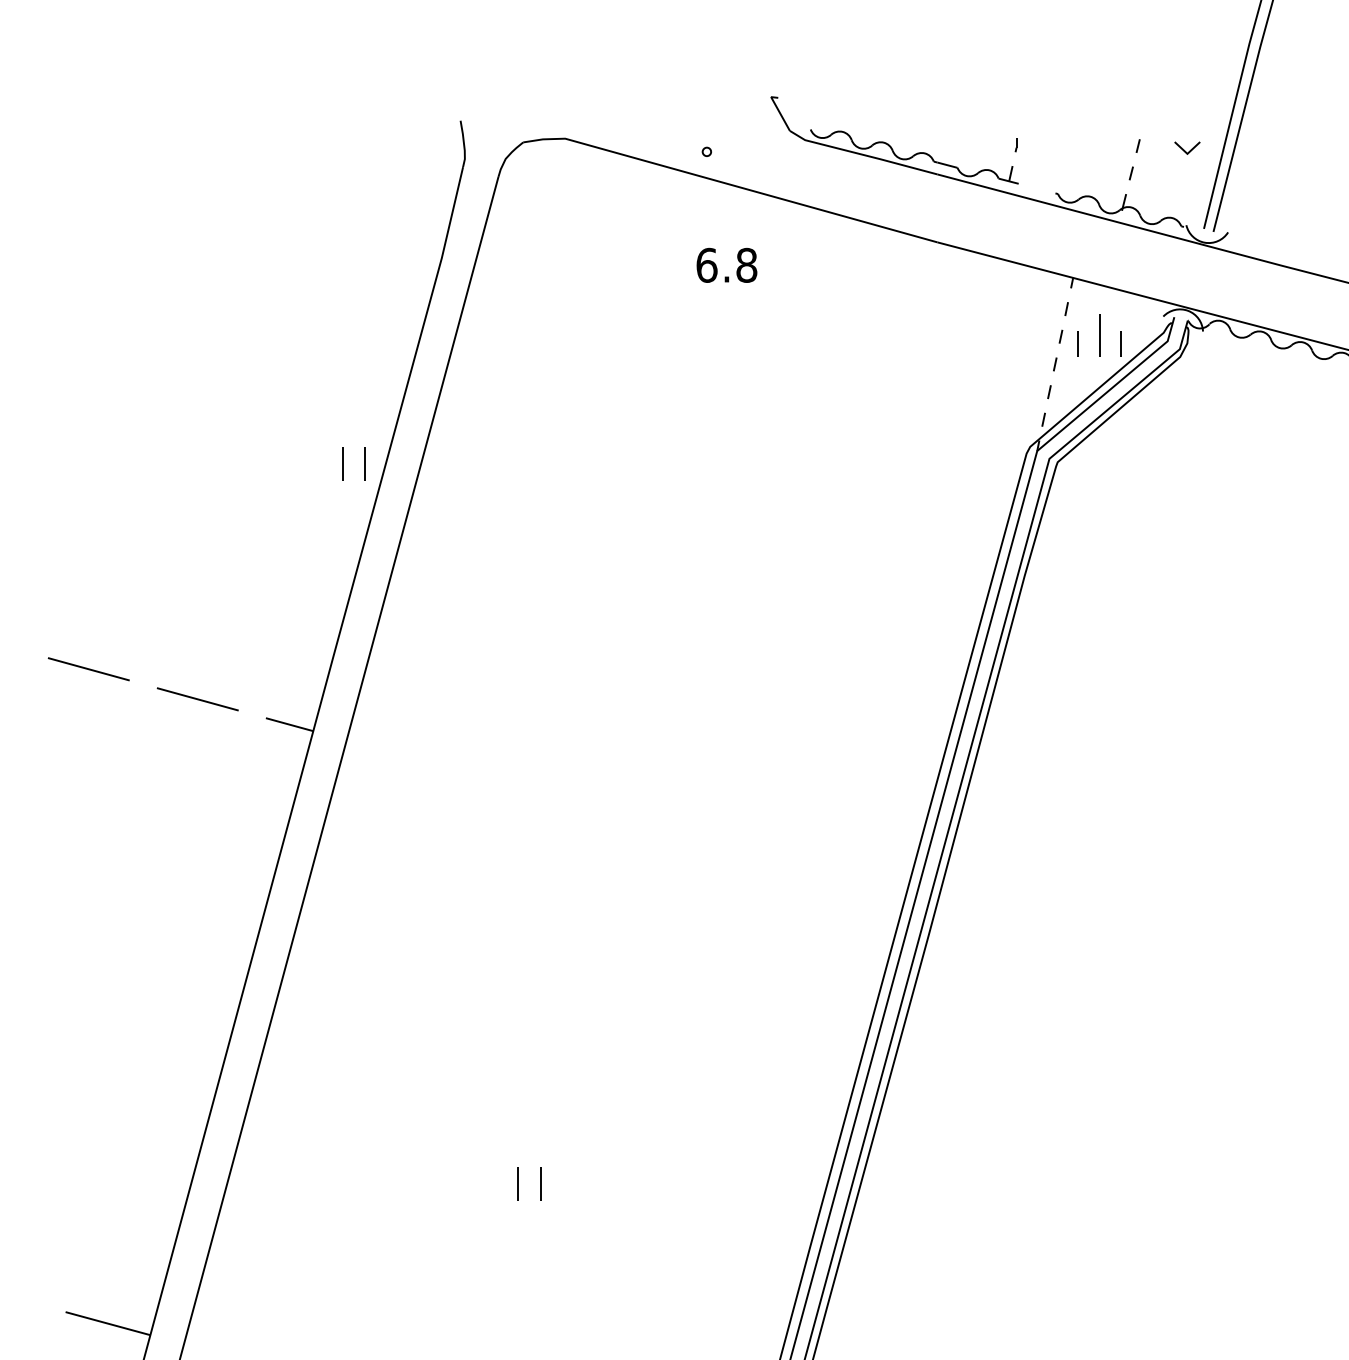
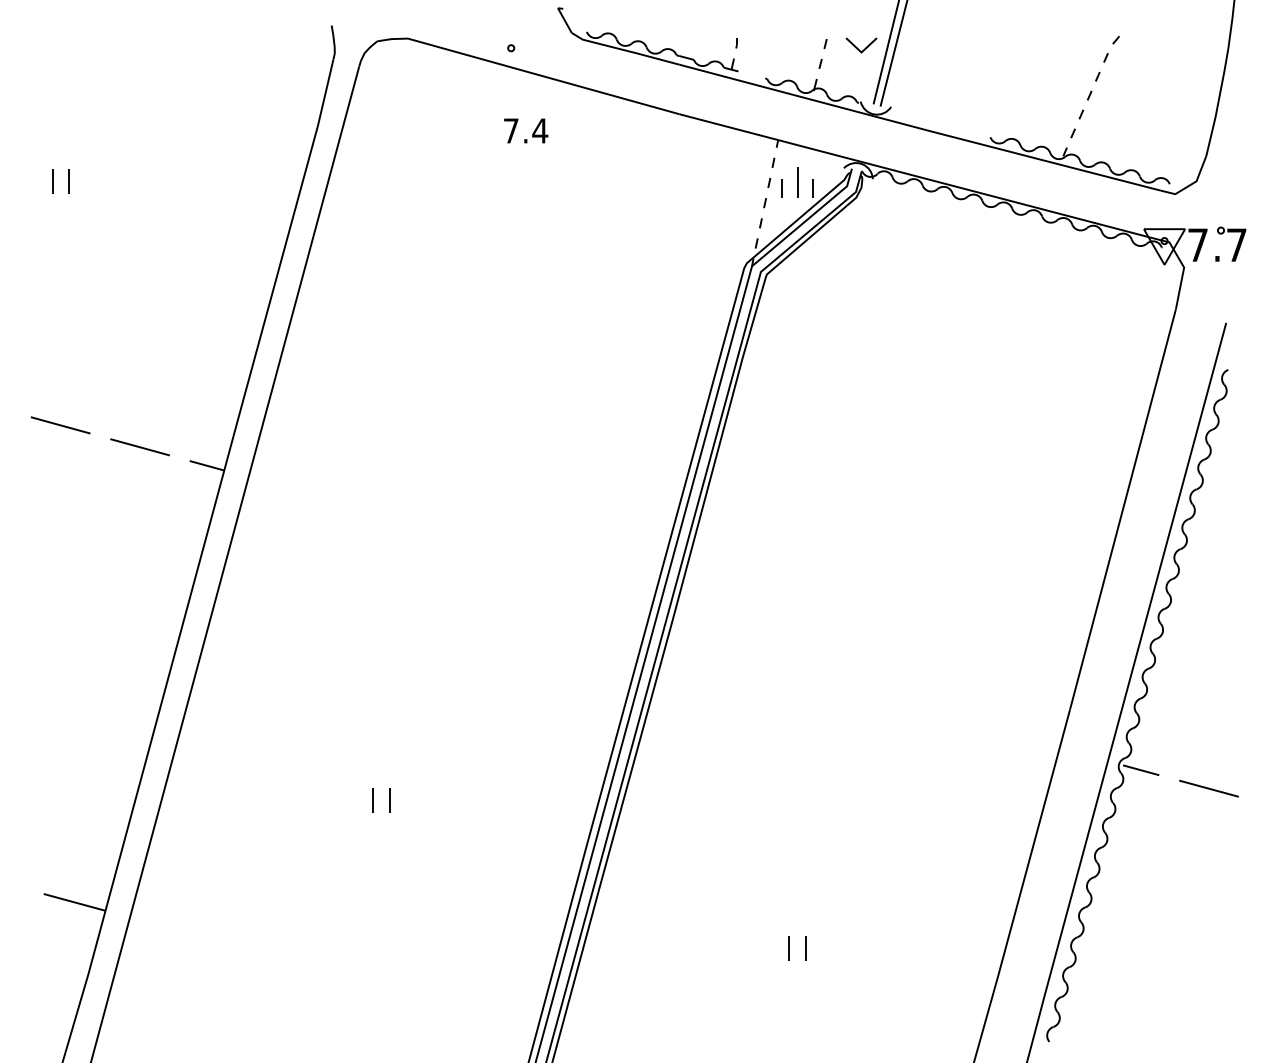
part: (1187, 148) -> (861, 45), size x1.67
text: (726, 264) -> (525, 130), 6.8 -> 7.4
part: (343, 463) -> (53, 181), moved

